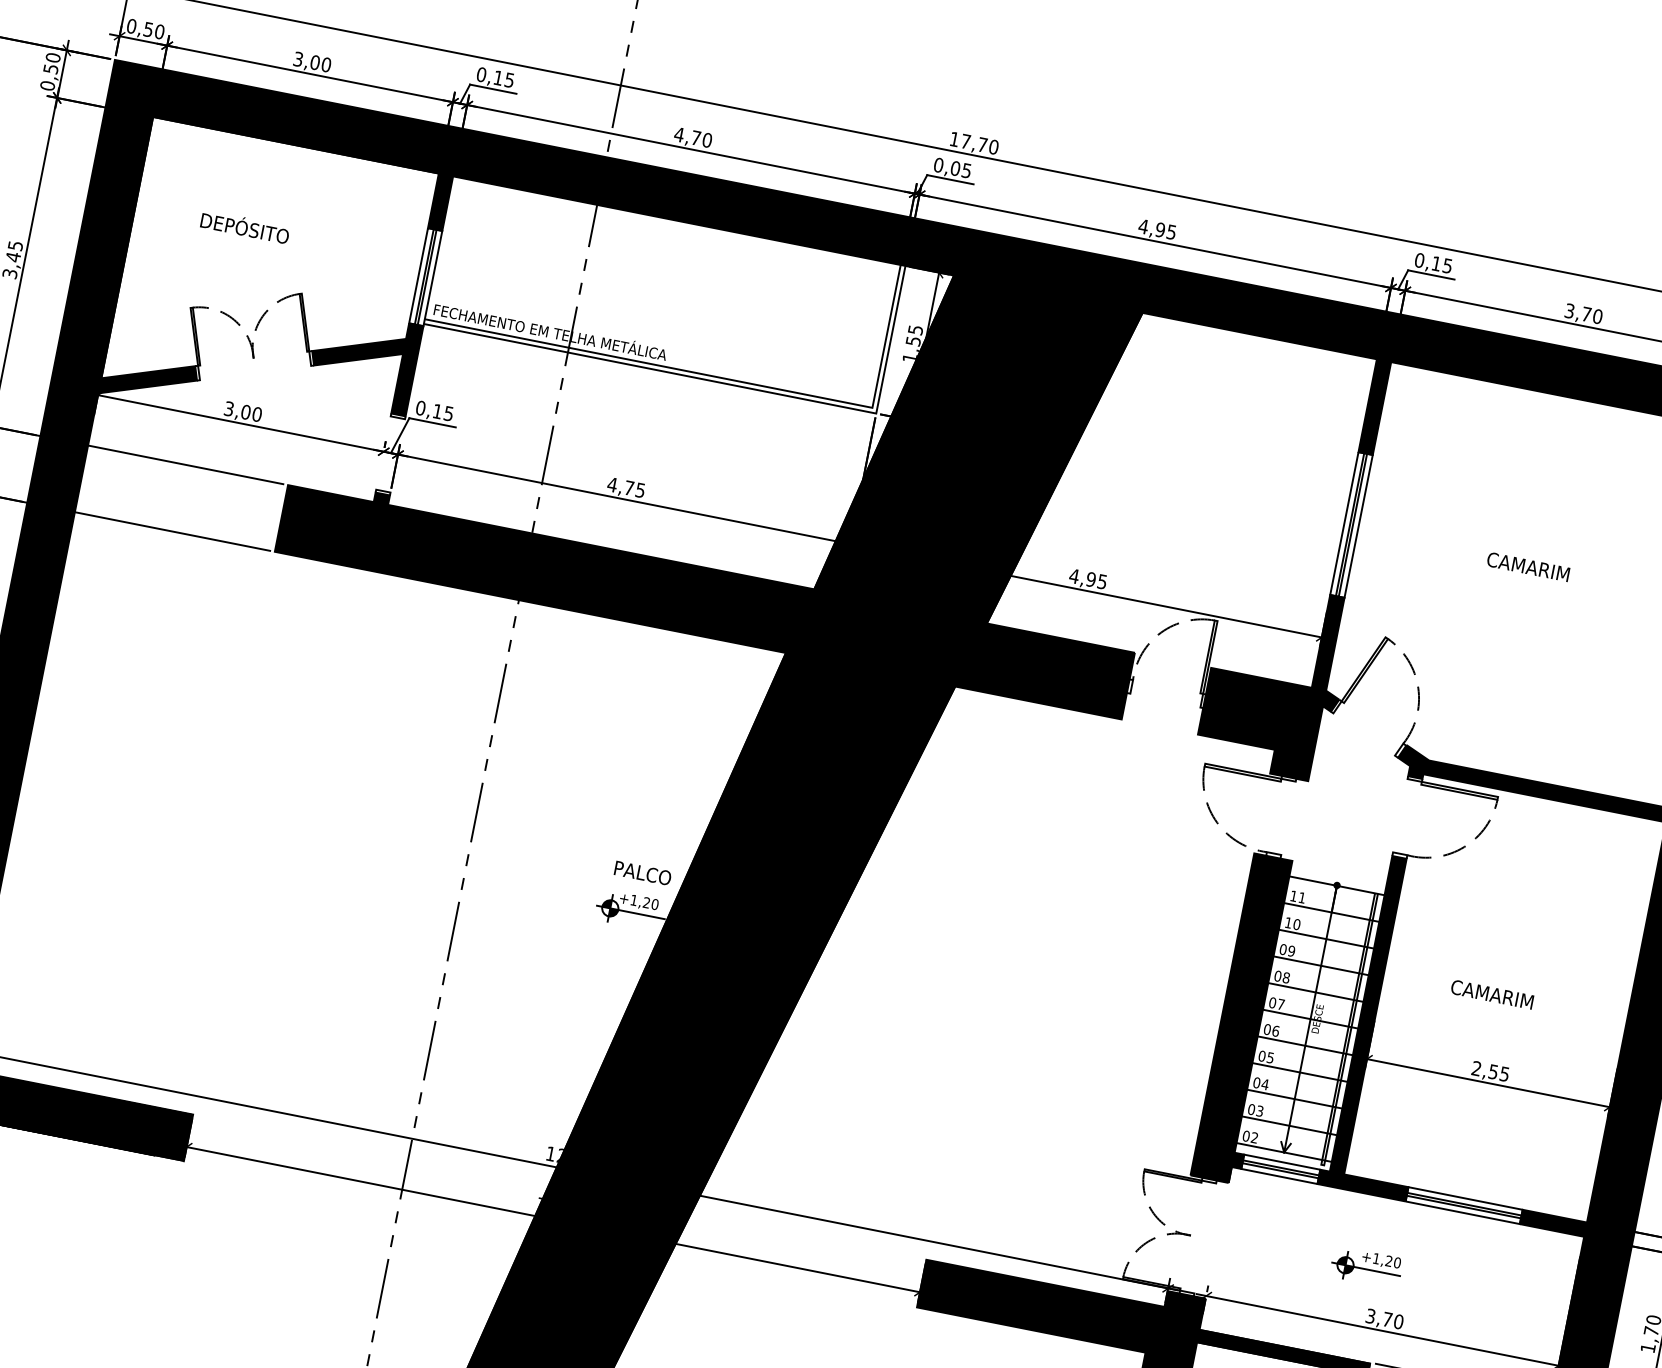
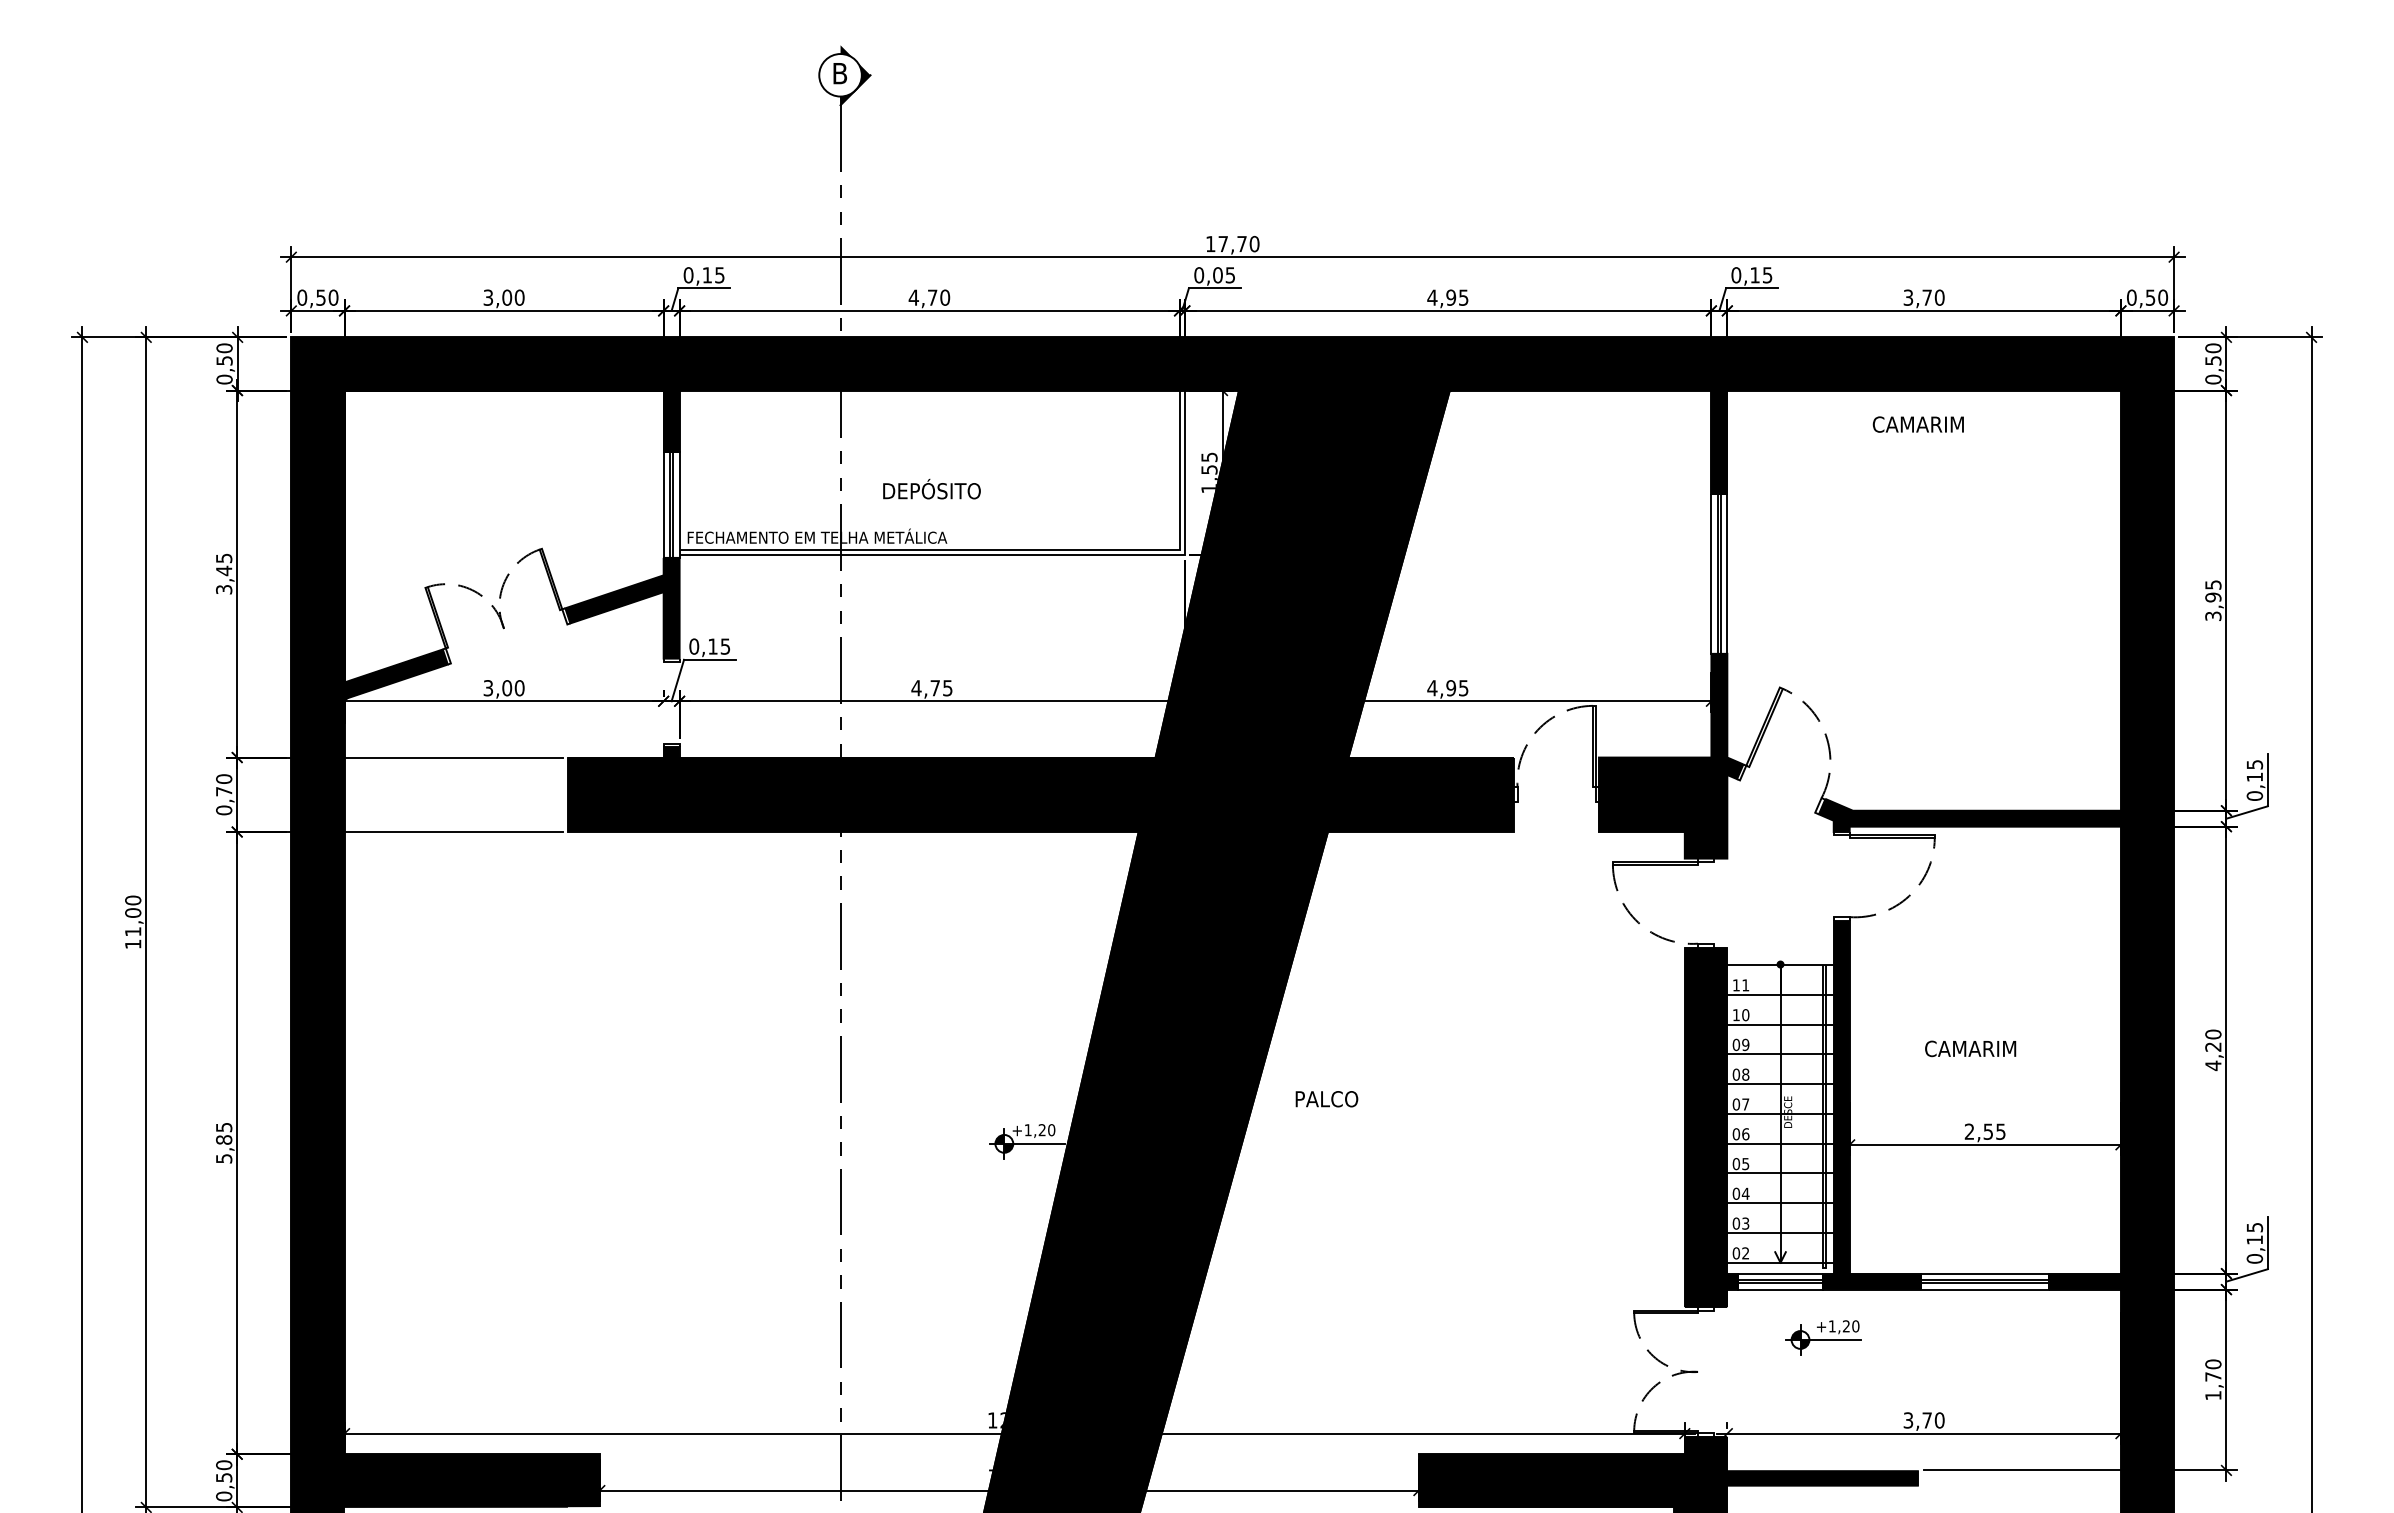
text: (244, 227) -> (931, 489), moved
text: (1527, 566) -> (1917, 424), moved
text: (642, 873) -> (1326, 1099), moved
part: (1366, 1267) -> (1823, 1337), moved

